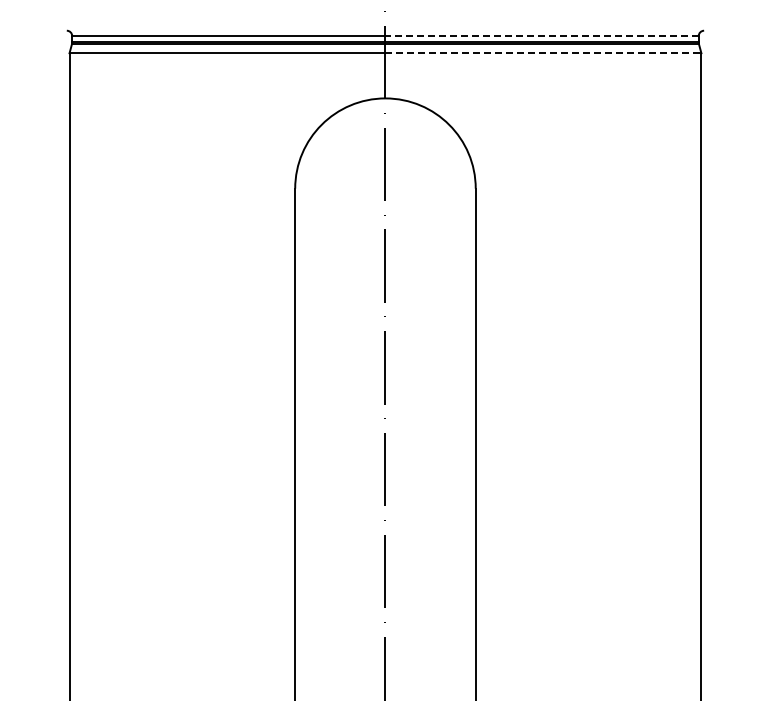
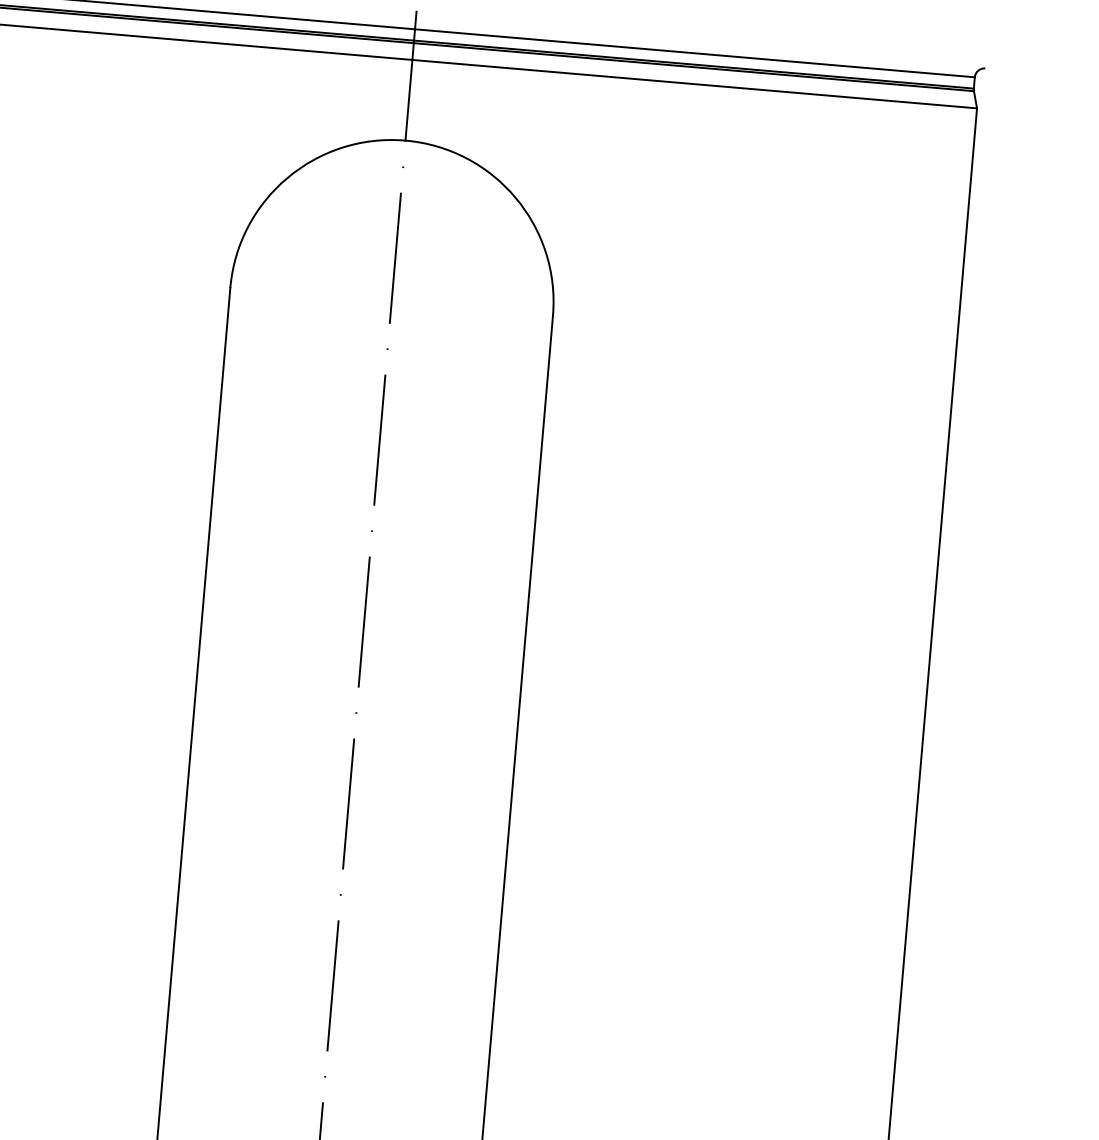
line: (542, 36) -> (695, 53), dashed -> solid
line: (543, 53) -> (694, 84), dashed -> solid

